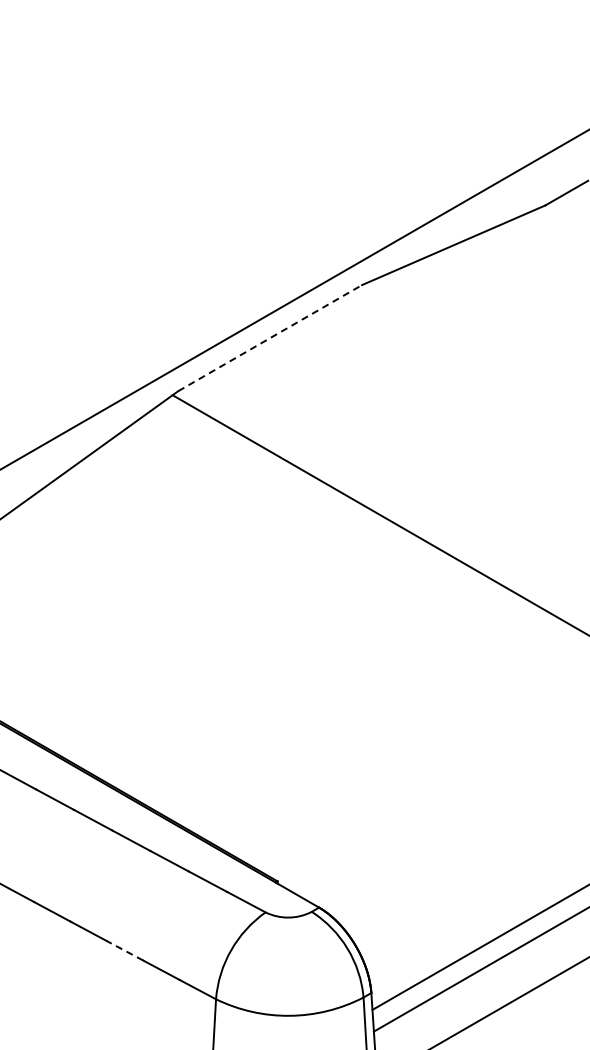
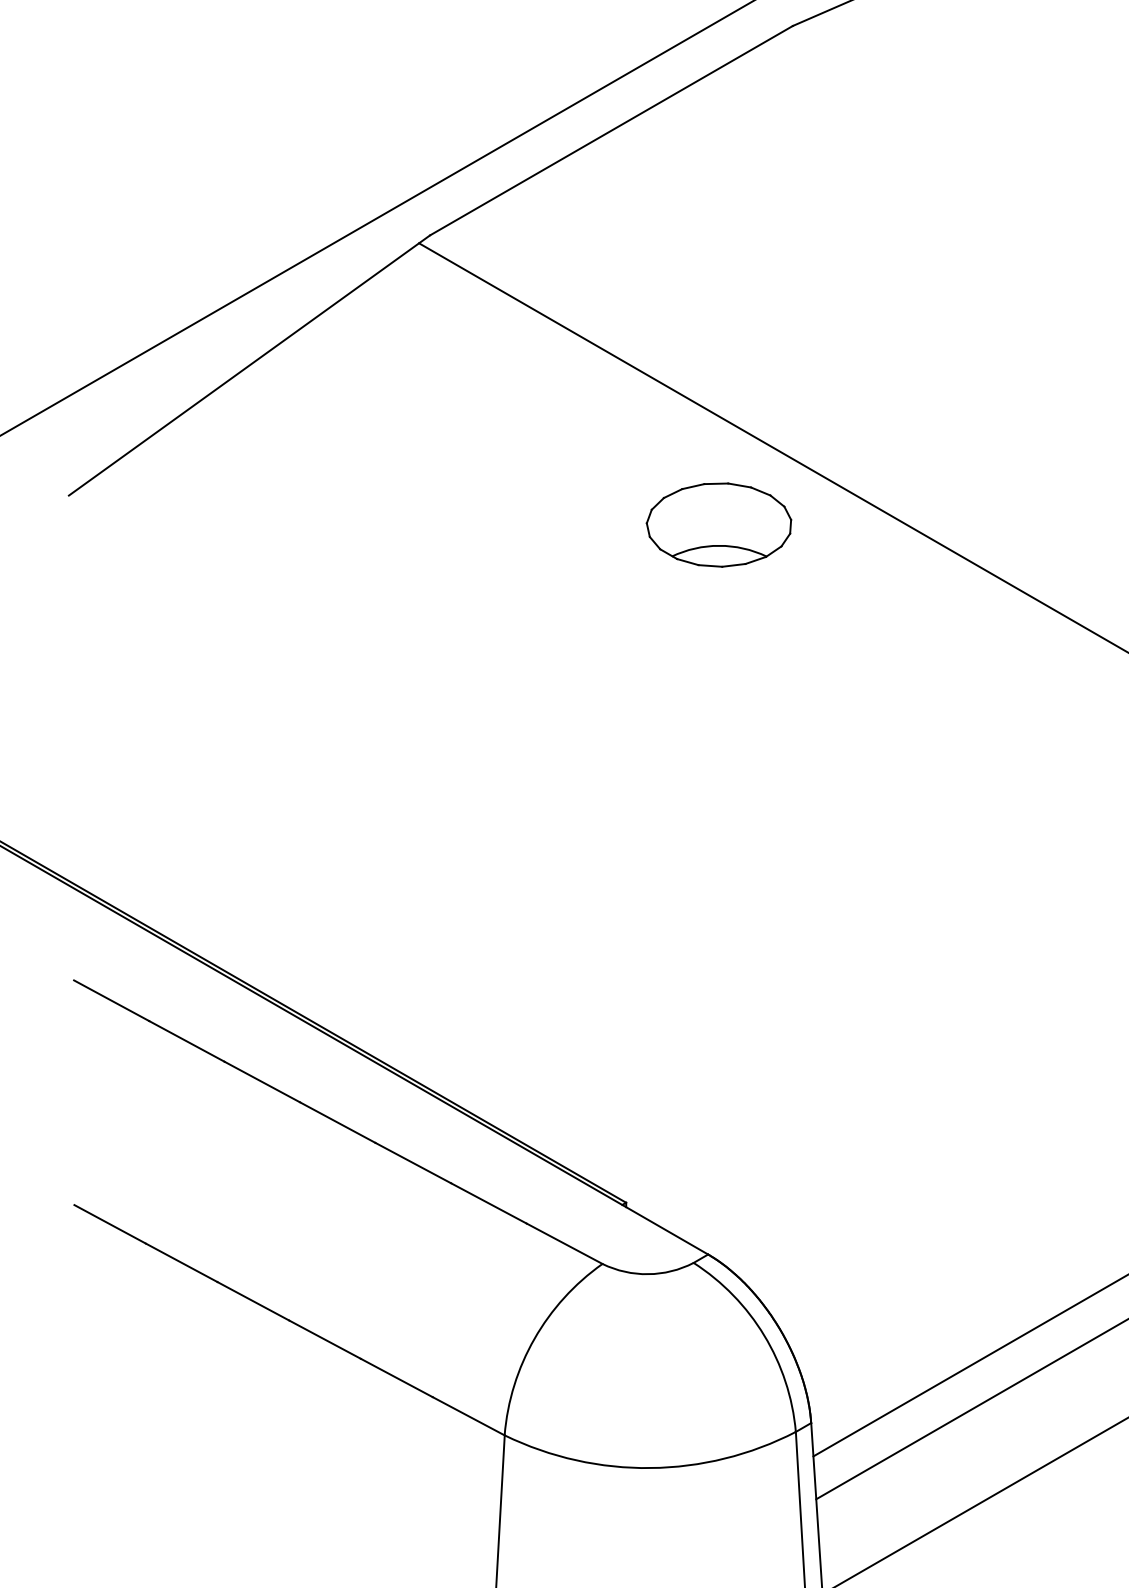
line: (270, 337) -> (612, 129), dashed -> solid
part: (324, 538) -> (718, 526), added
line: (125, 950) -> (326, 1339), dashed -> solid

